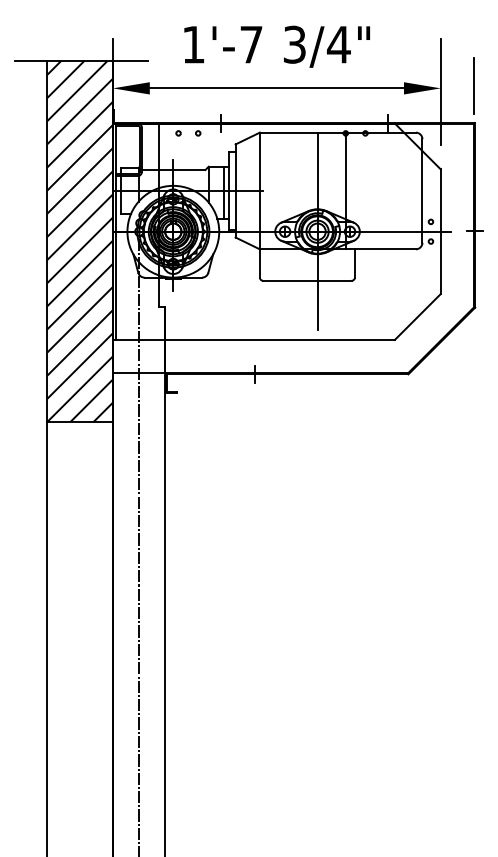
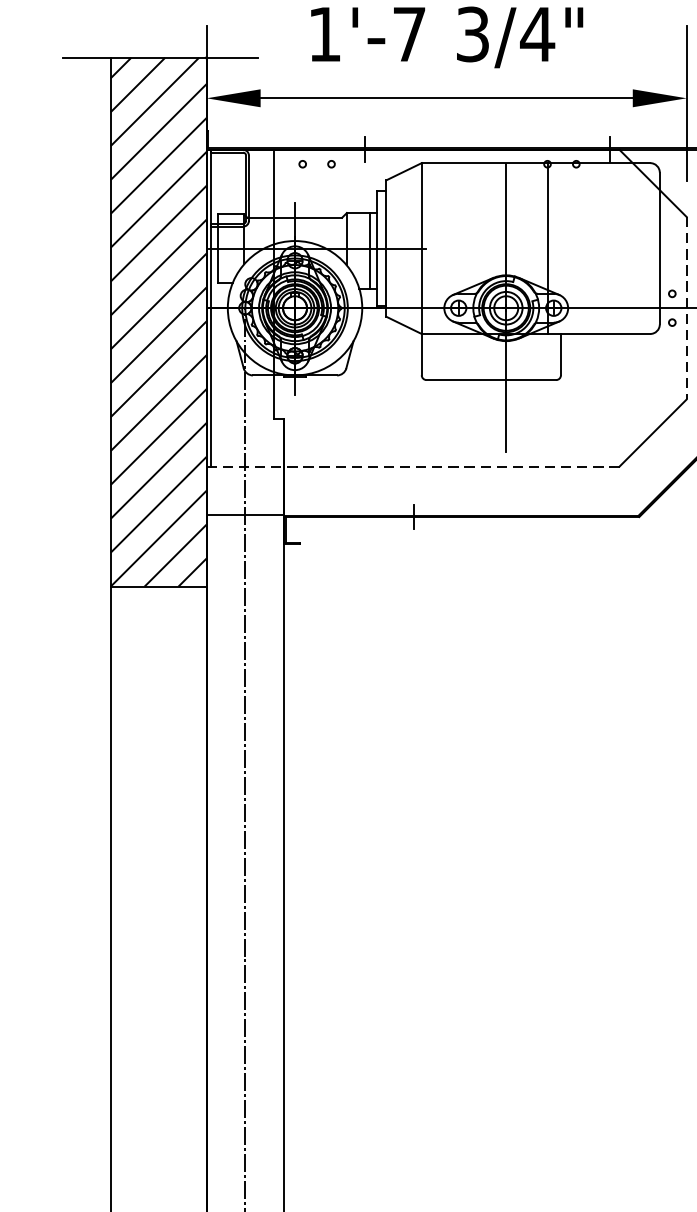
line: (440, 232) -> (686, 309), solid -> dashed
line: (253, 339) -> (412, 466), solid -> dashed

